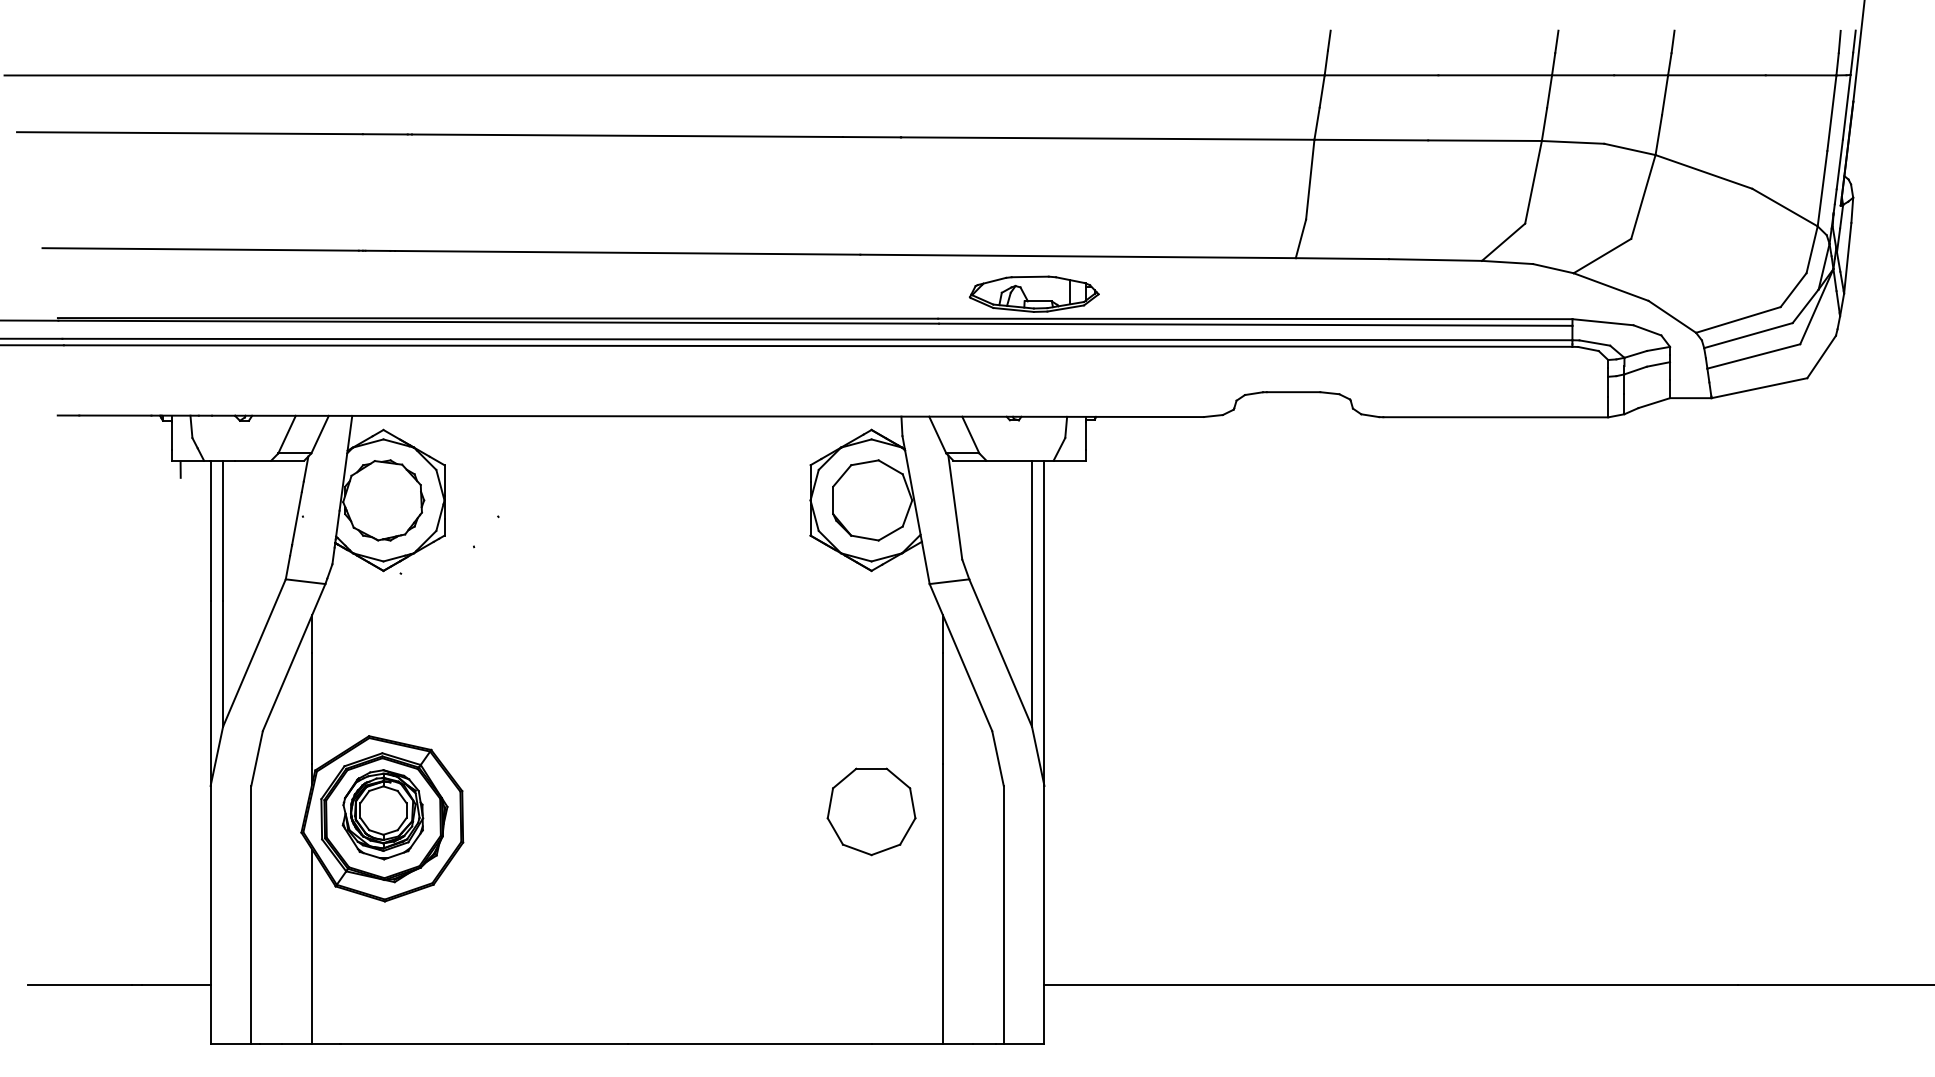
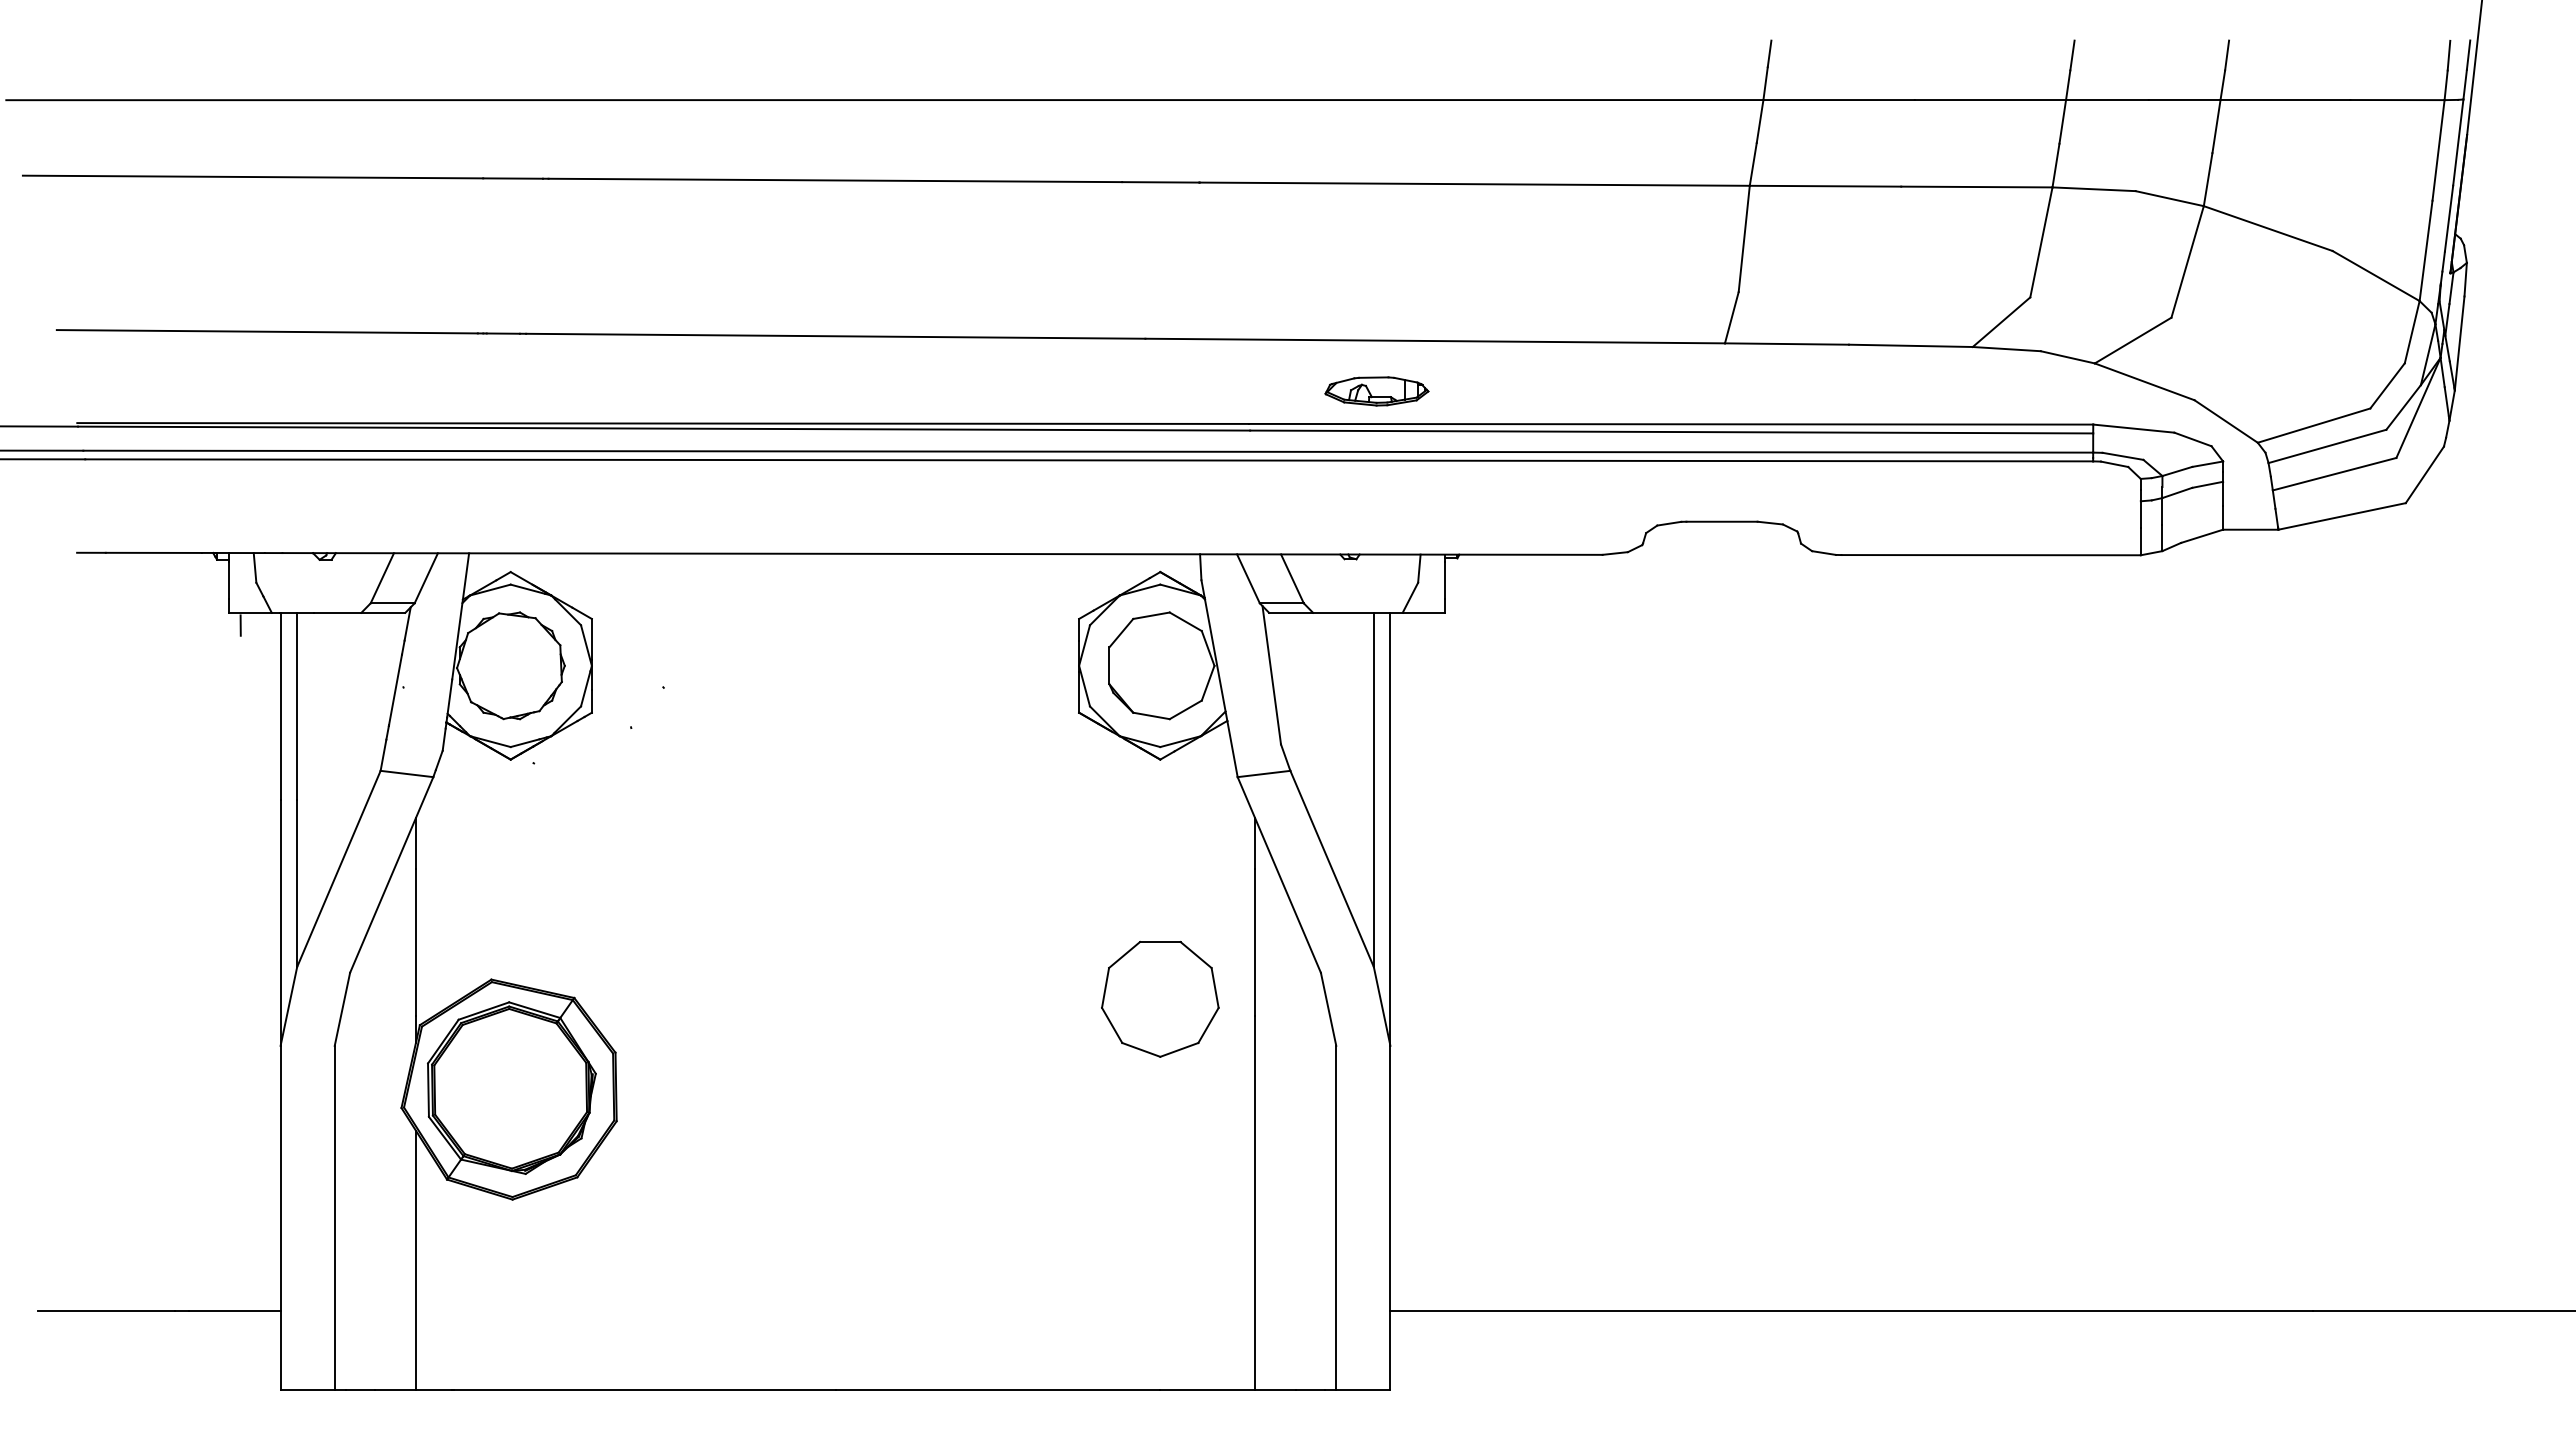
part: (1033, 294) -> (1376, 391), size x0.6
part: (871, 811) -> (1160, 998), moved
part: (382, 814) -> (509, 1083), removed

